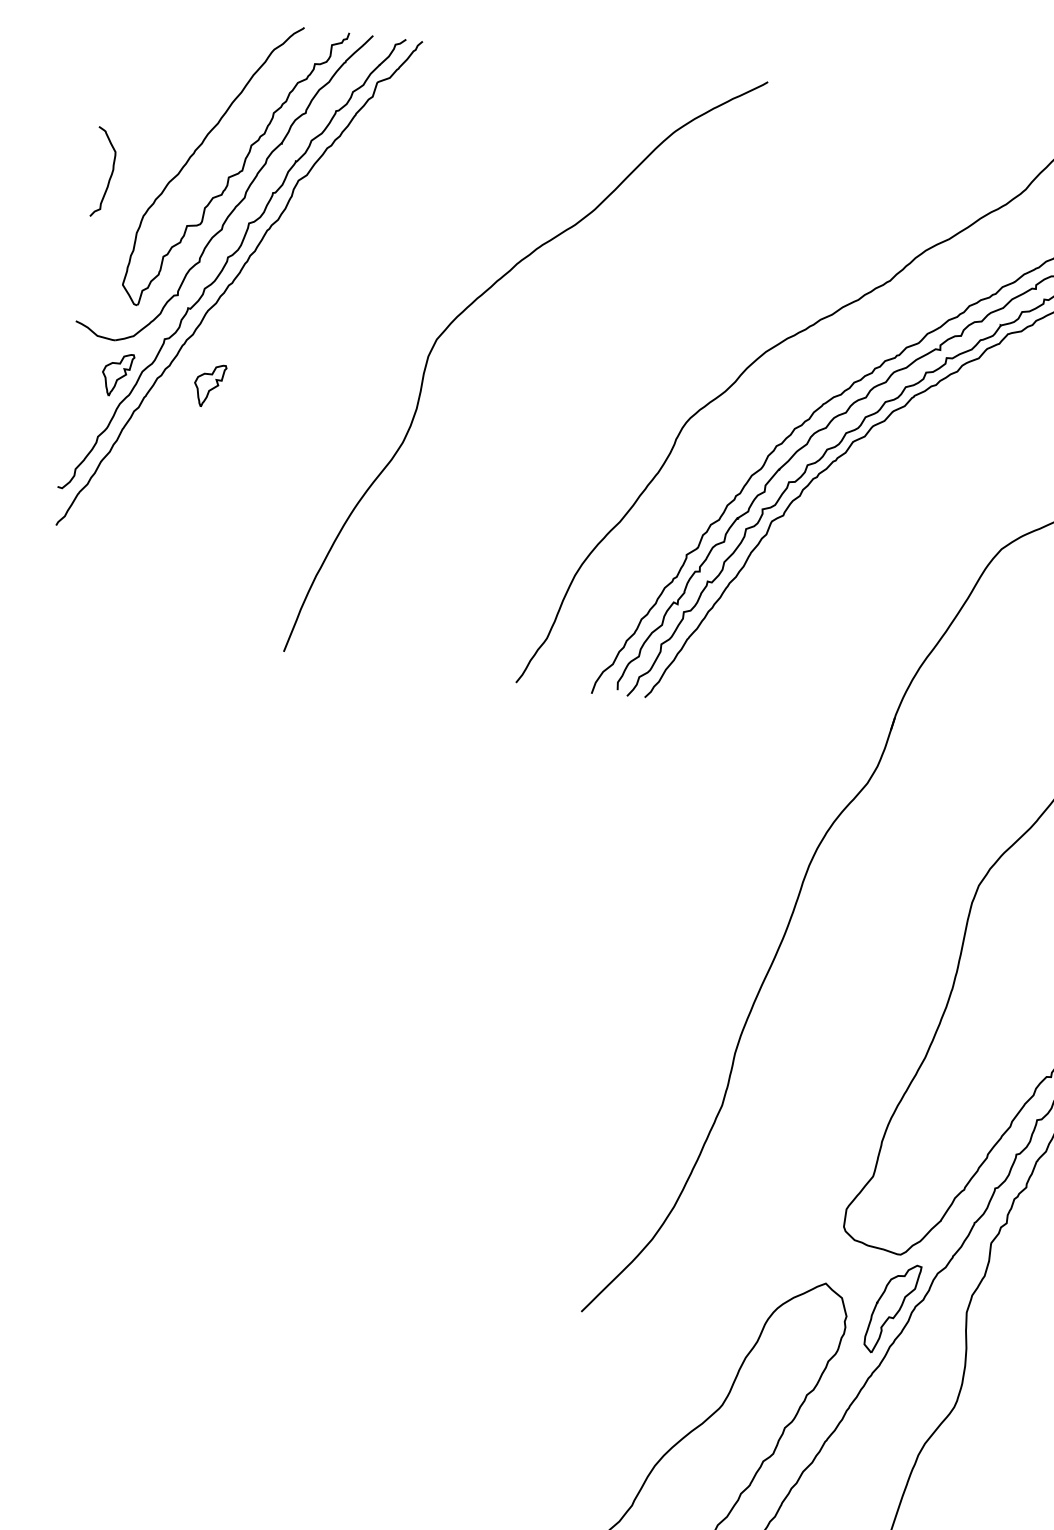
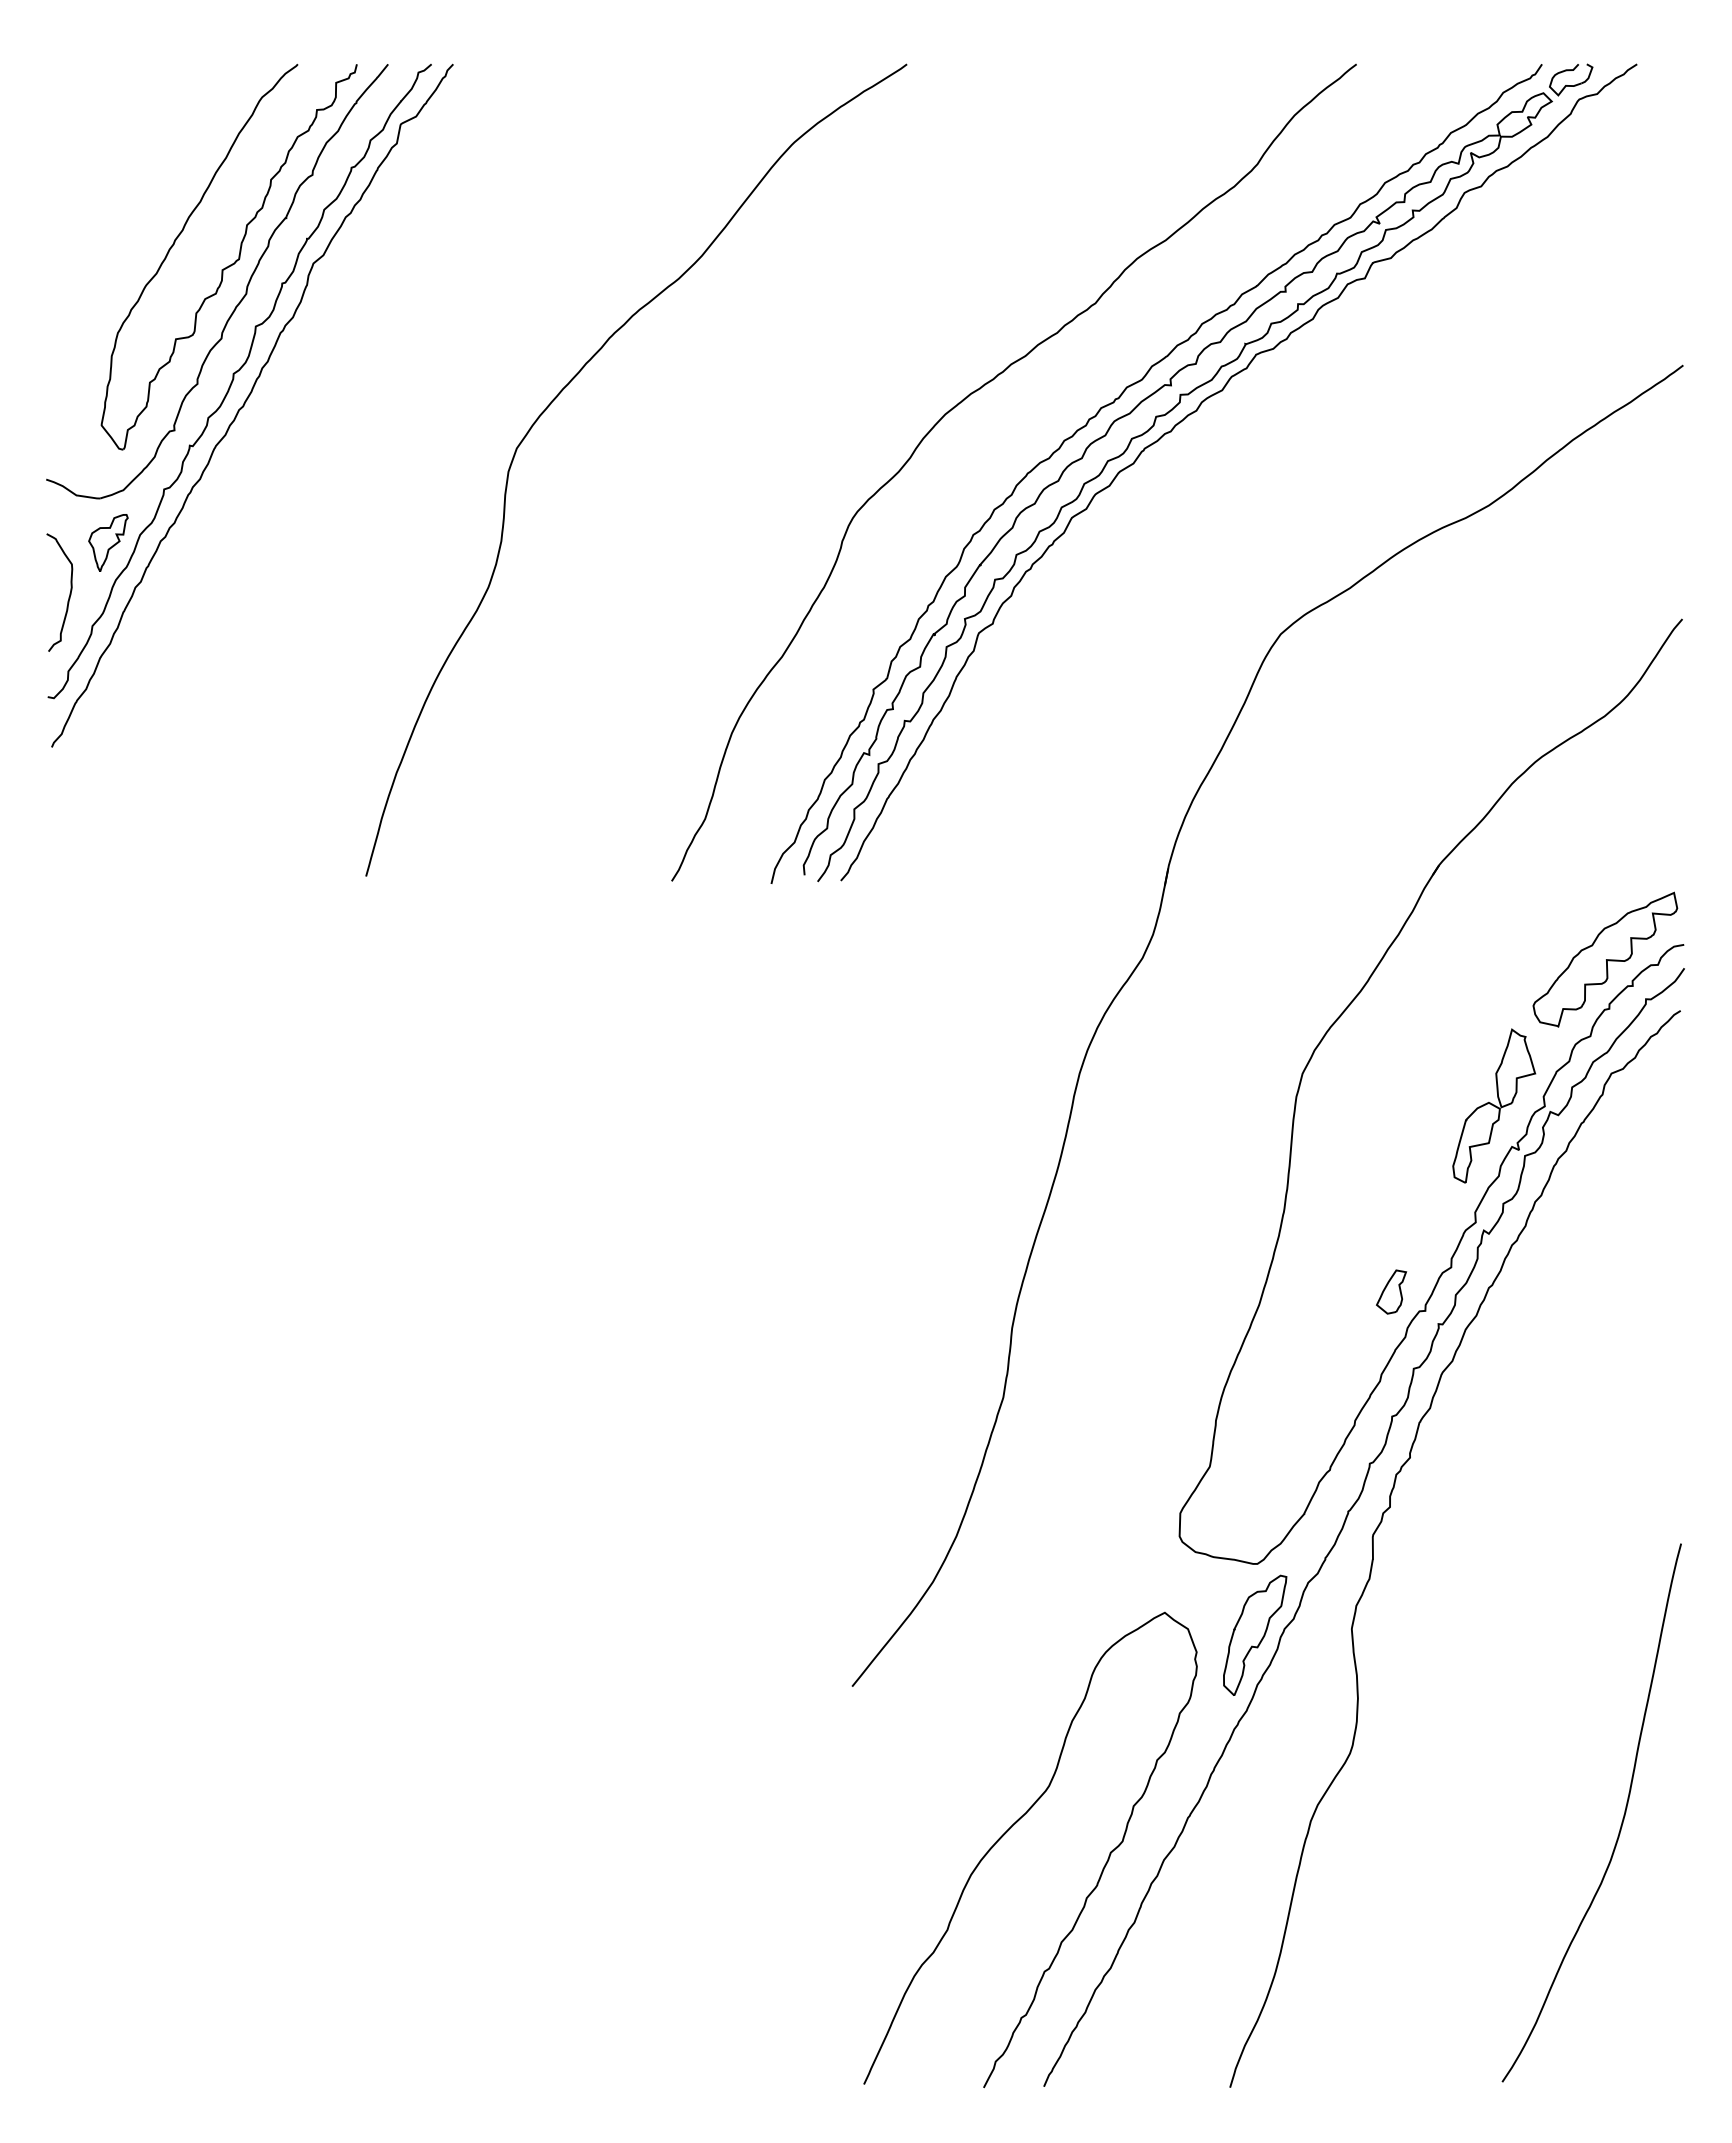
curve: (111, 174) -> (69, 593), moved
part: (209, 385) -> (229, 542), removed
part: (1027, 1059) -> (1391, 1291), added

